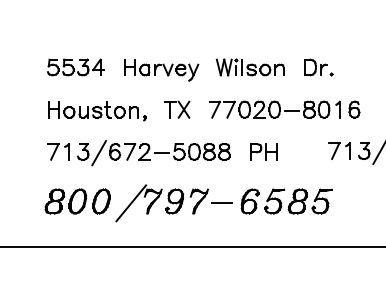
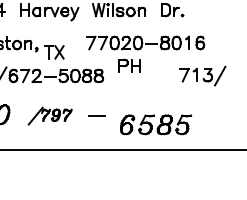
part: (177, 109) -> (54, 52), moved
part: (263, 151) -> (129, 65), moved
part: (286, 201) -> (155, 124), moved
part: (161, 203) -> (49, 116), size x0.6

